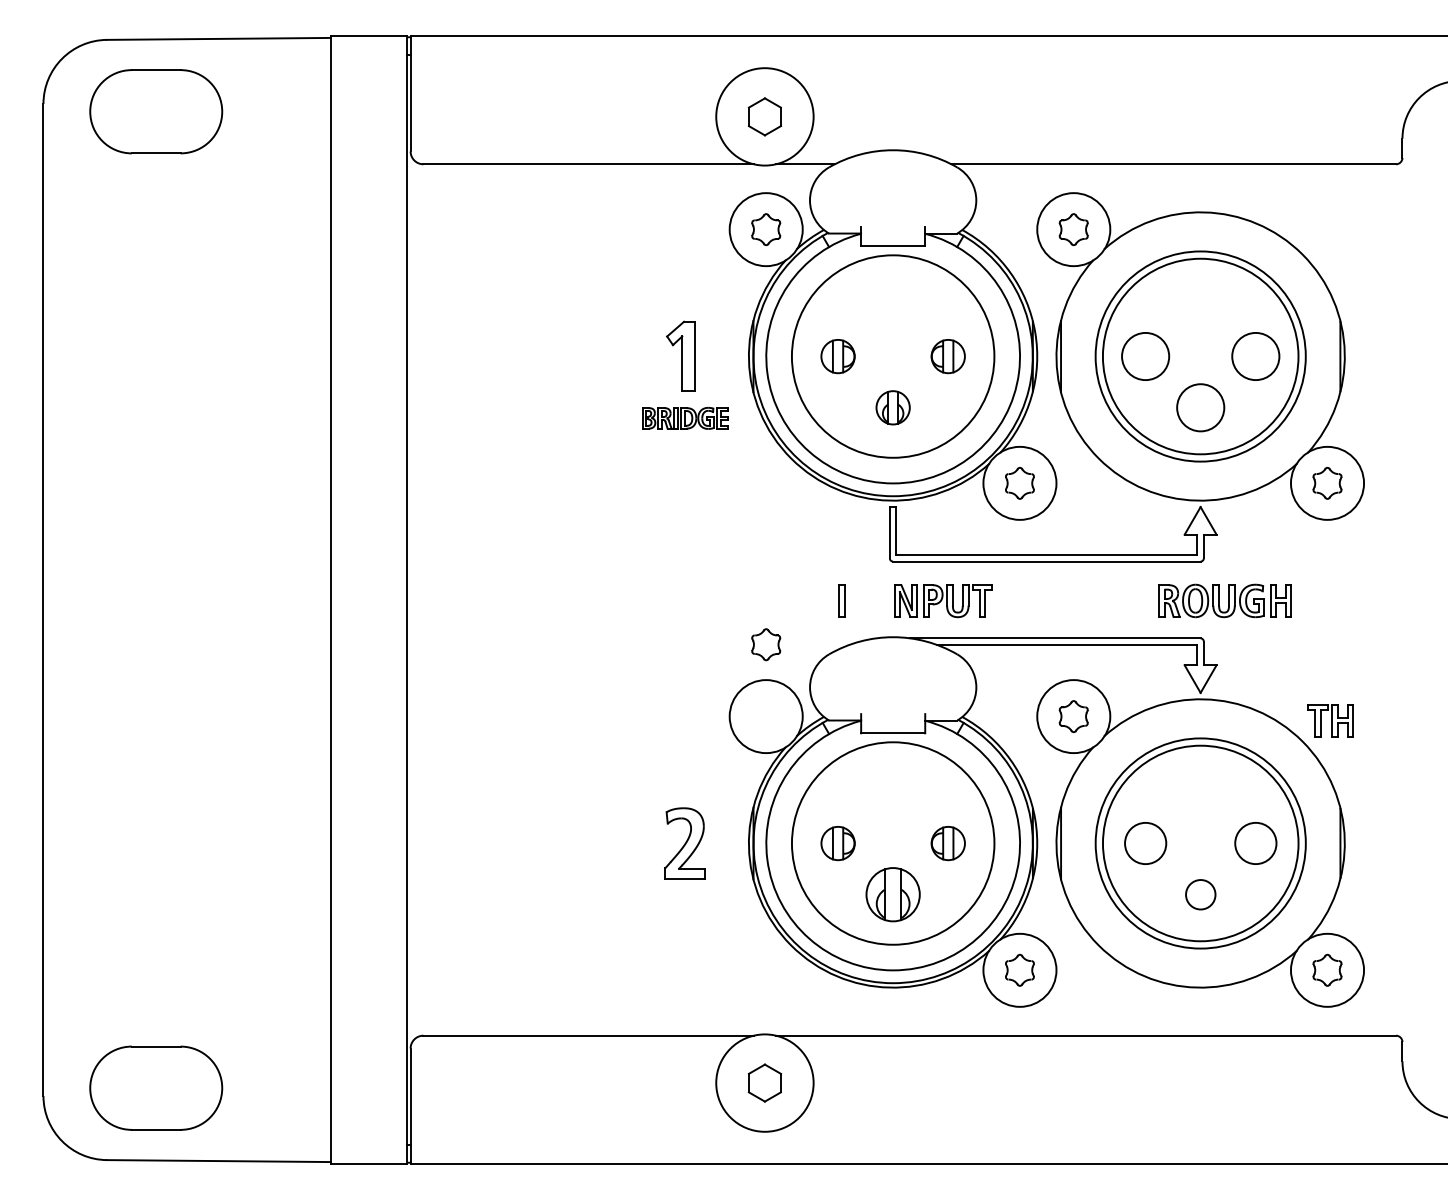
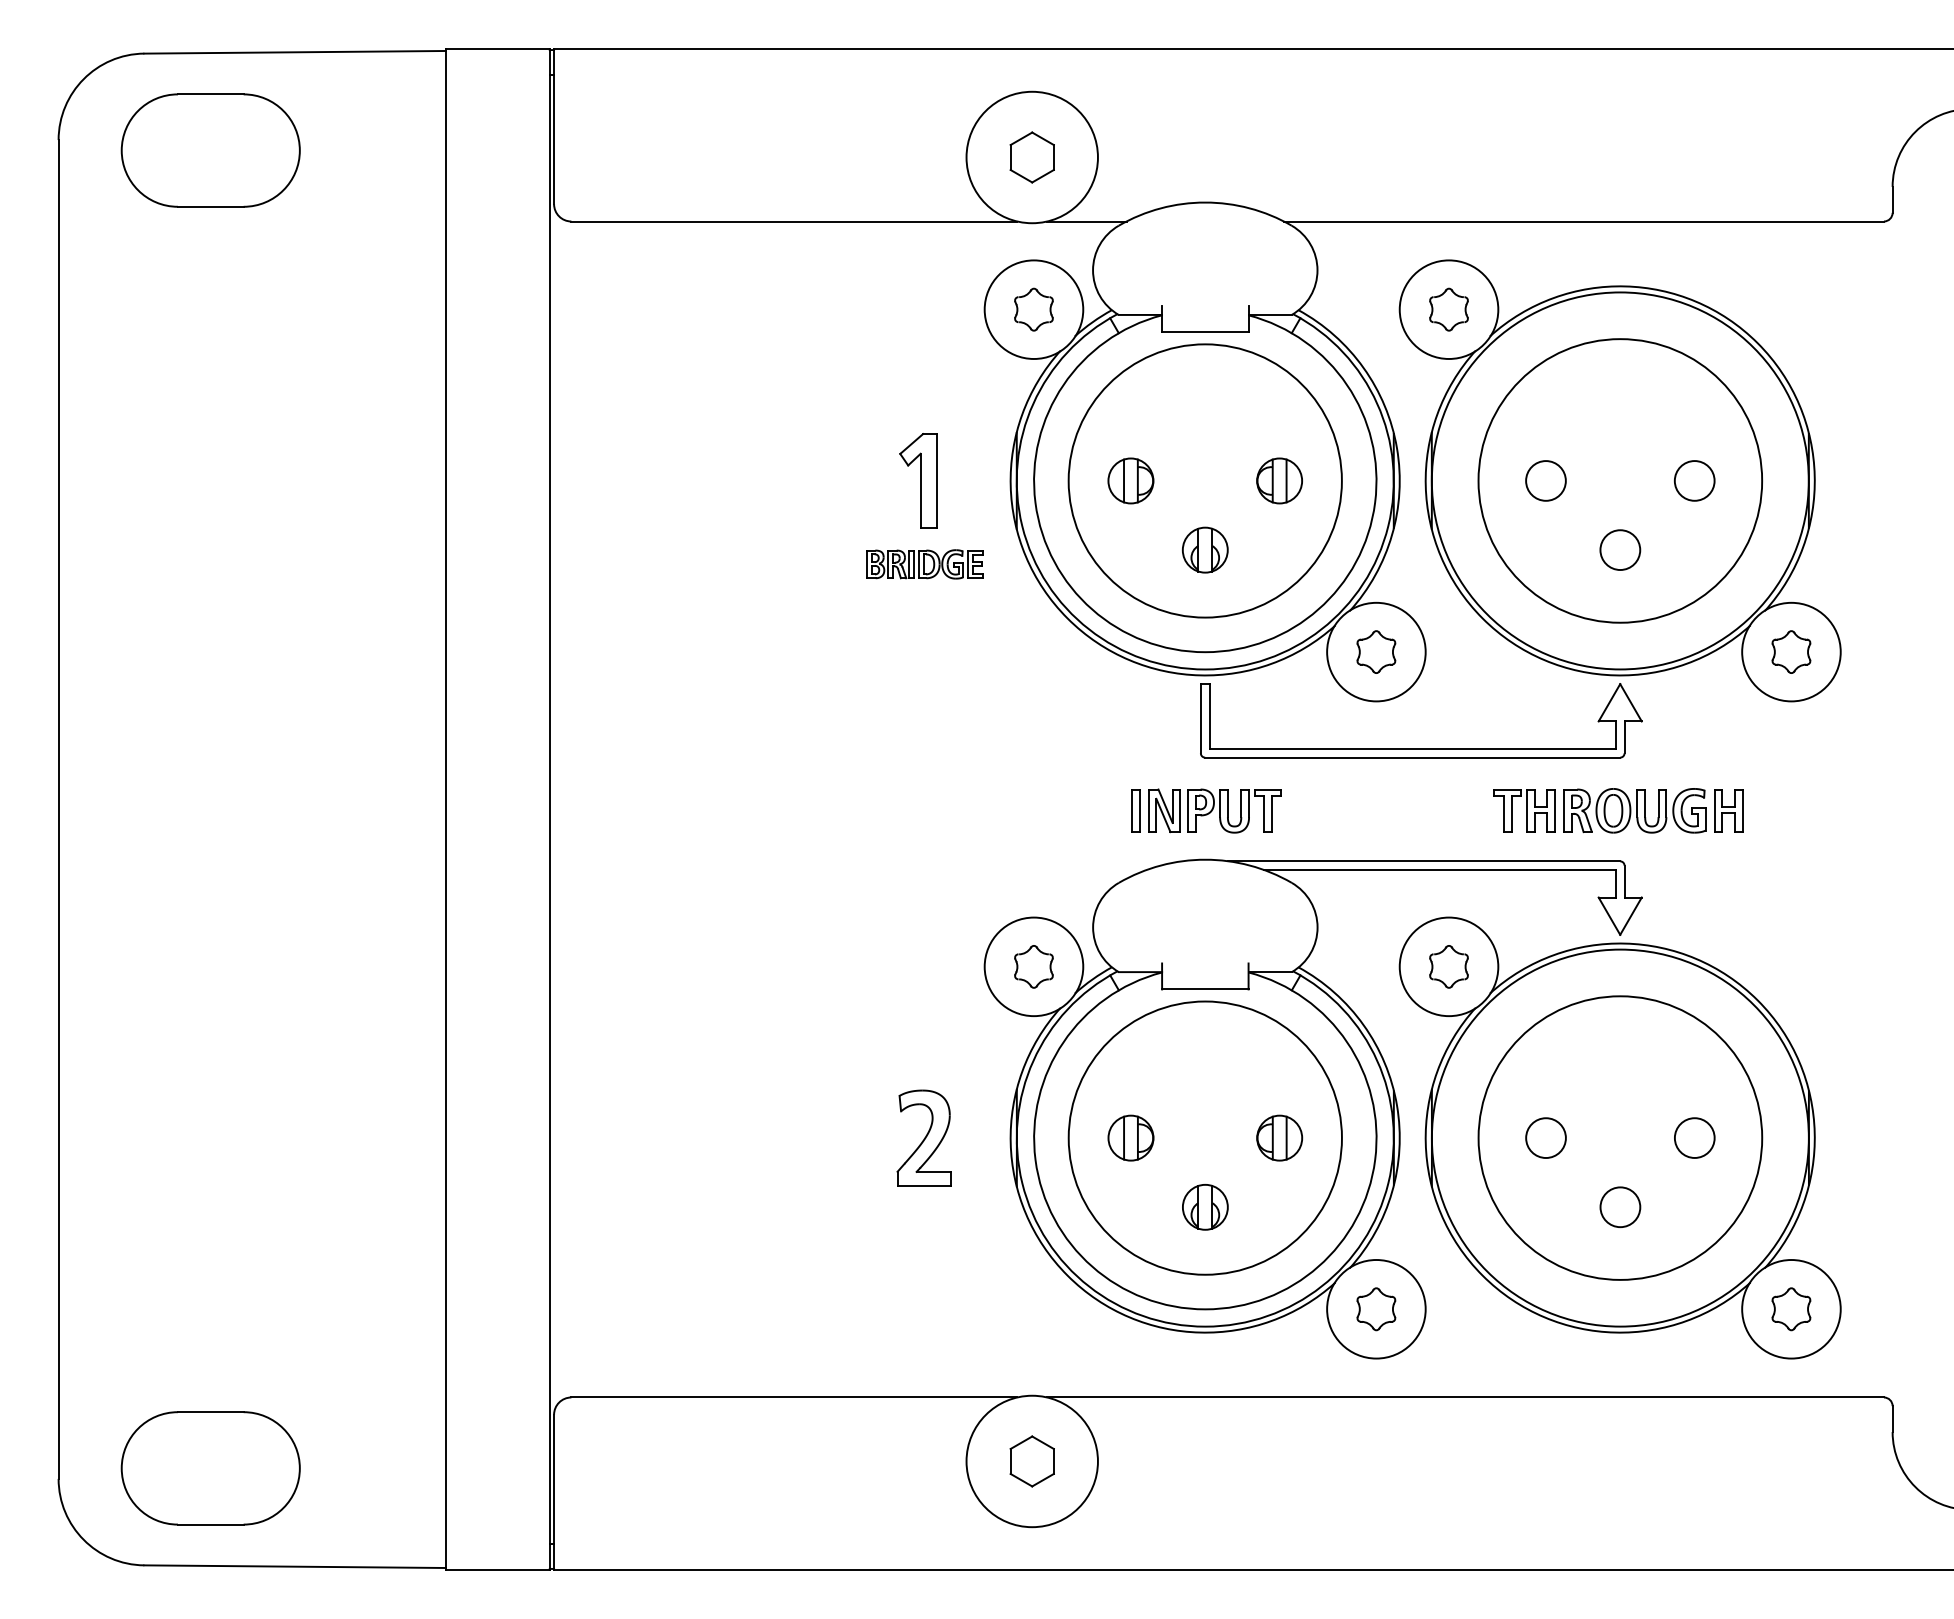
circle: (1145, 356) -> (1545, 480), size x0.62
circle: (1200, 356) -> (1619, 480), size x1.43
circle: (1255, 356) -> (1694, 480), size x0.62
circle: (1200, 408) -> (1620, 550), size x0.62
part: (942, 600) -> (1214, 810), moved
part: (765, 644) -> (1033, 966), moved
part: (1330, 720) -> (1524, 810), moved
circle: (1145, 843) -> (1545, 1138), size x0.71
circle: (1200, 843) -> (1619, 1137), size x1.43
circle: (1255, 843) -> (1694, 1137), size x0.71
part: (893, 894) -> (1205, 1207), size x0.62

